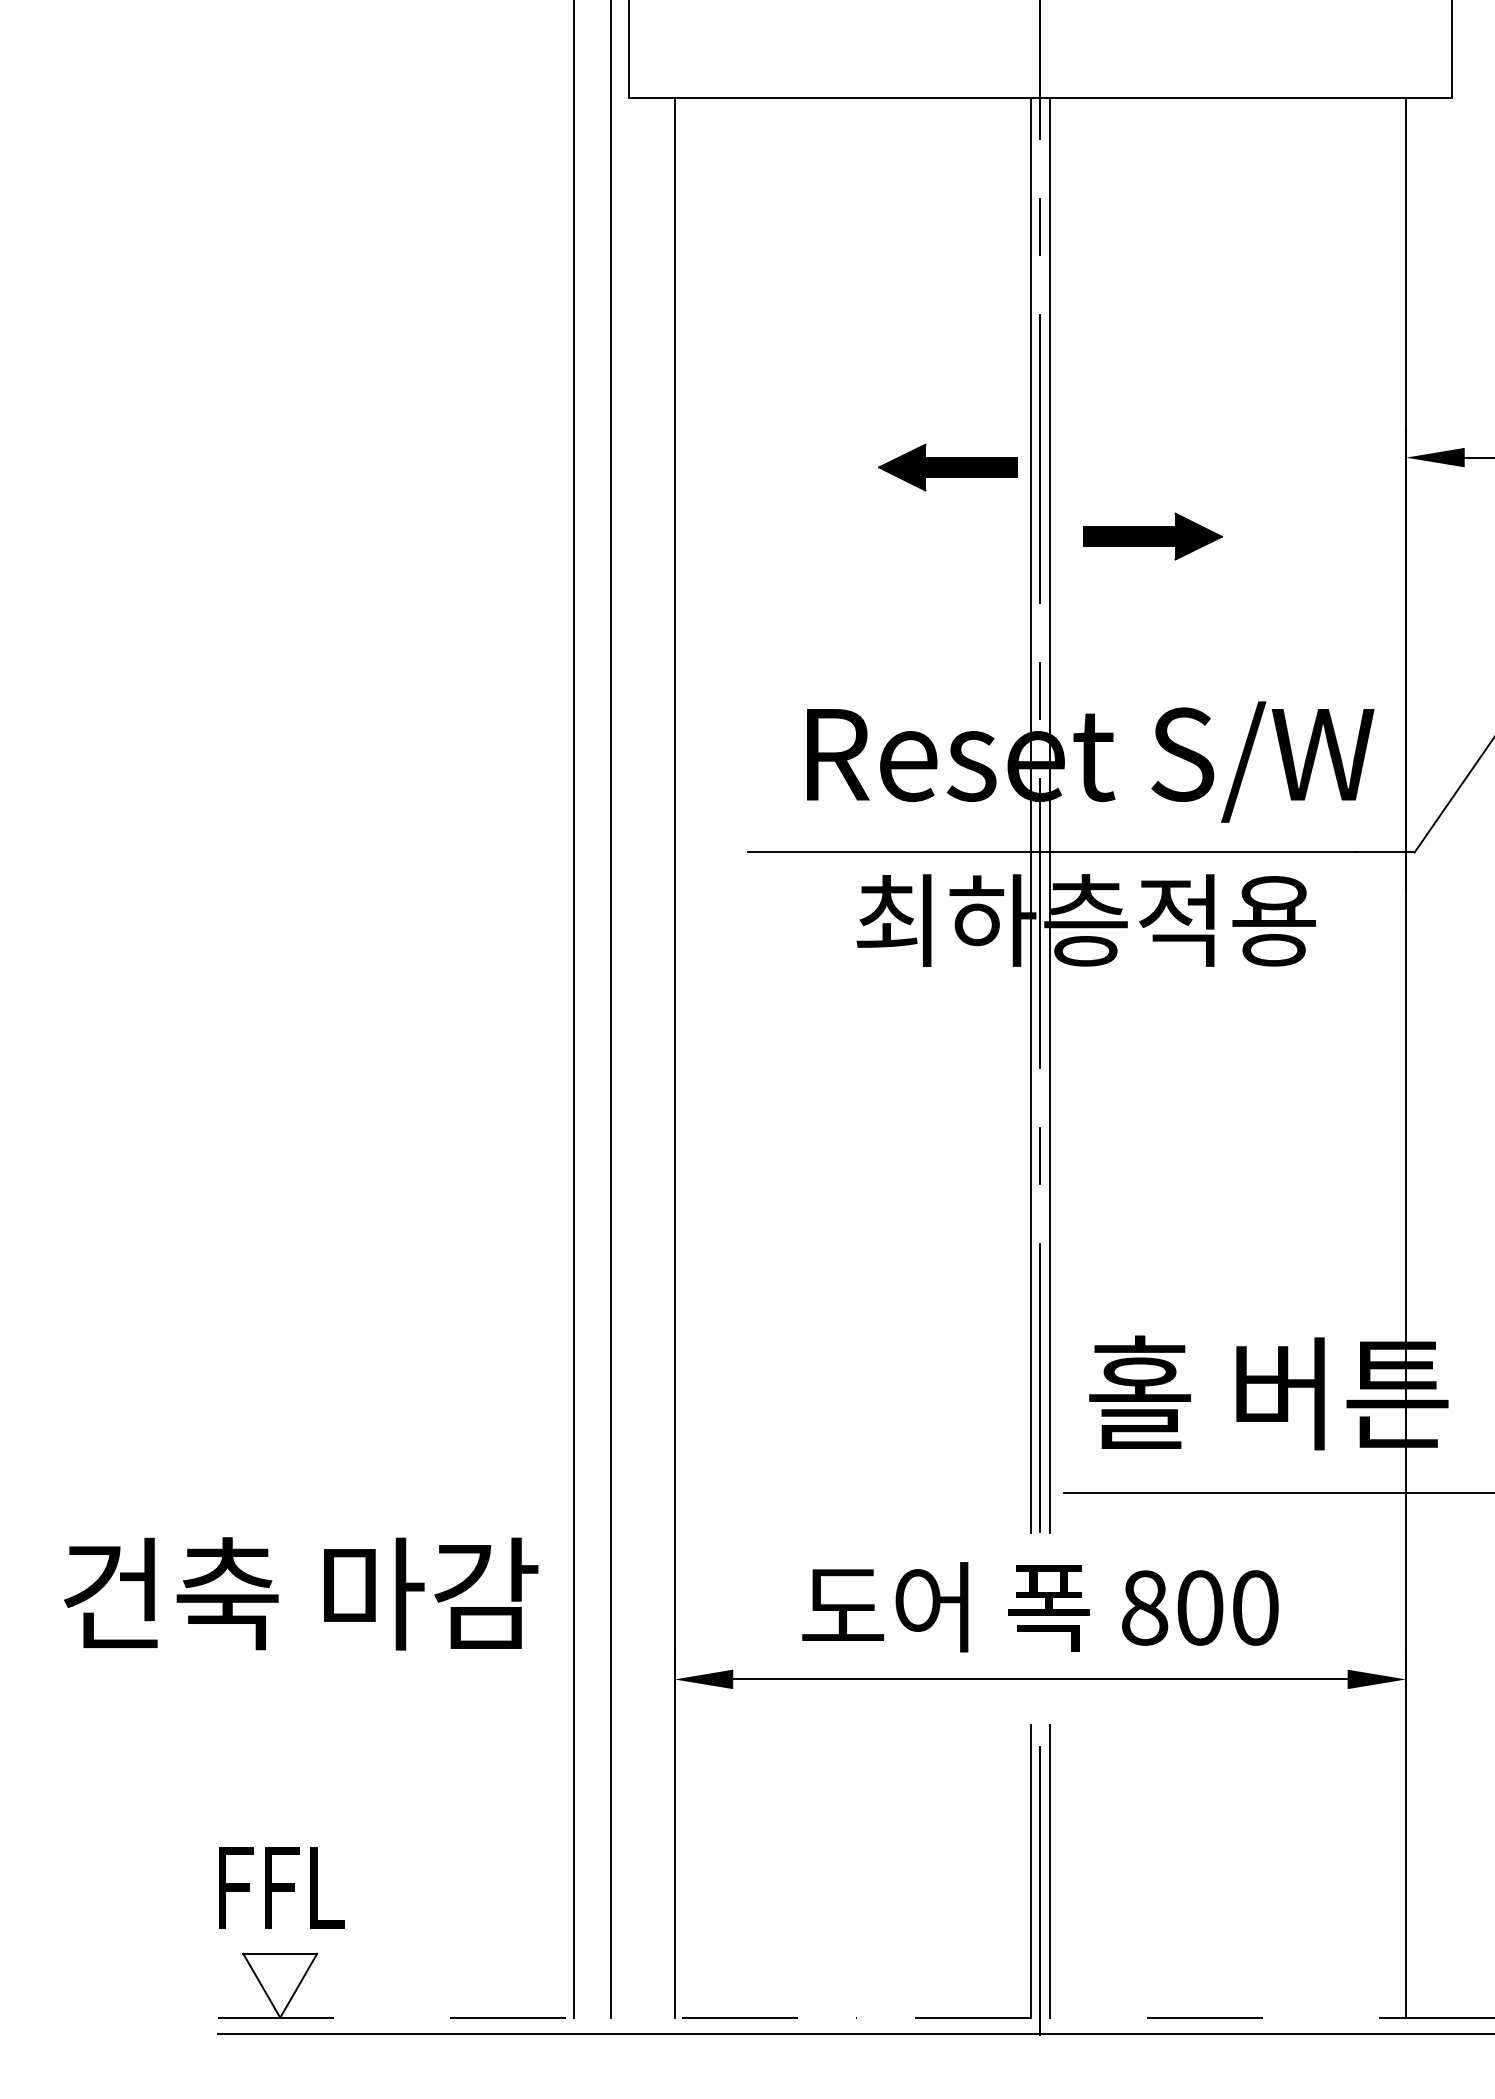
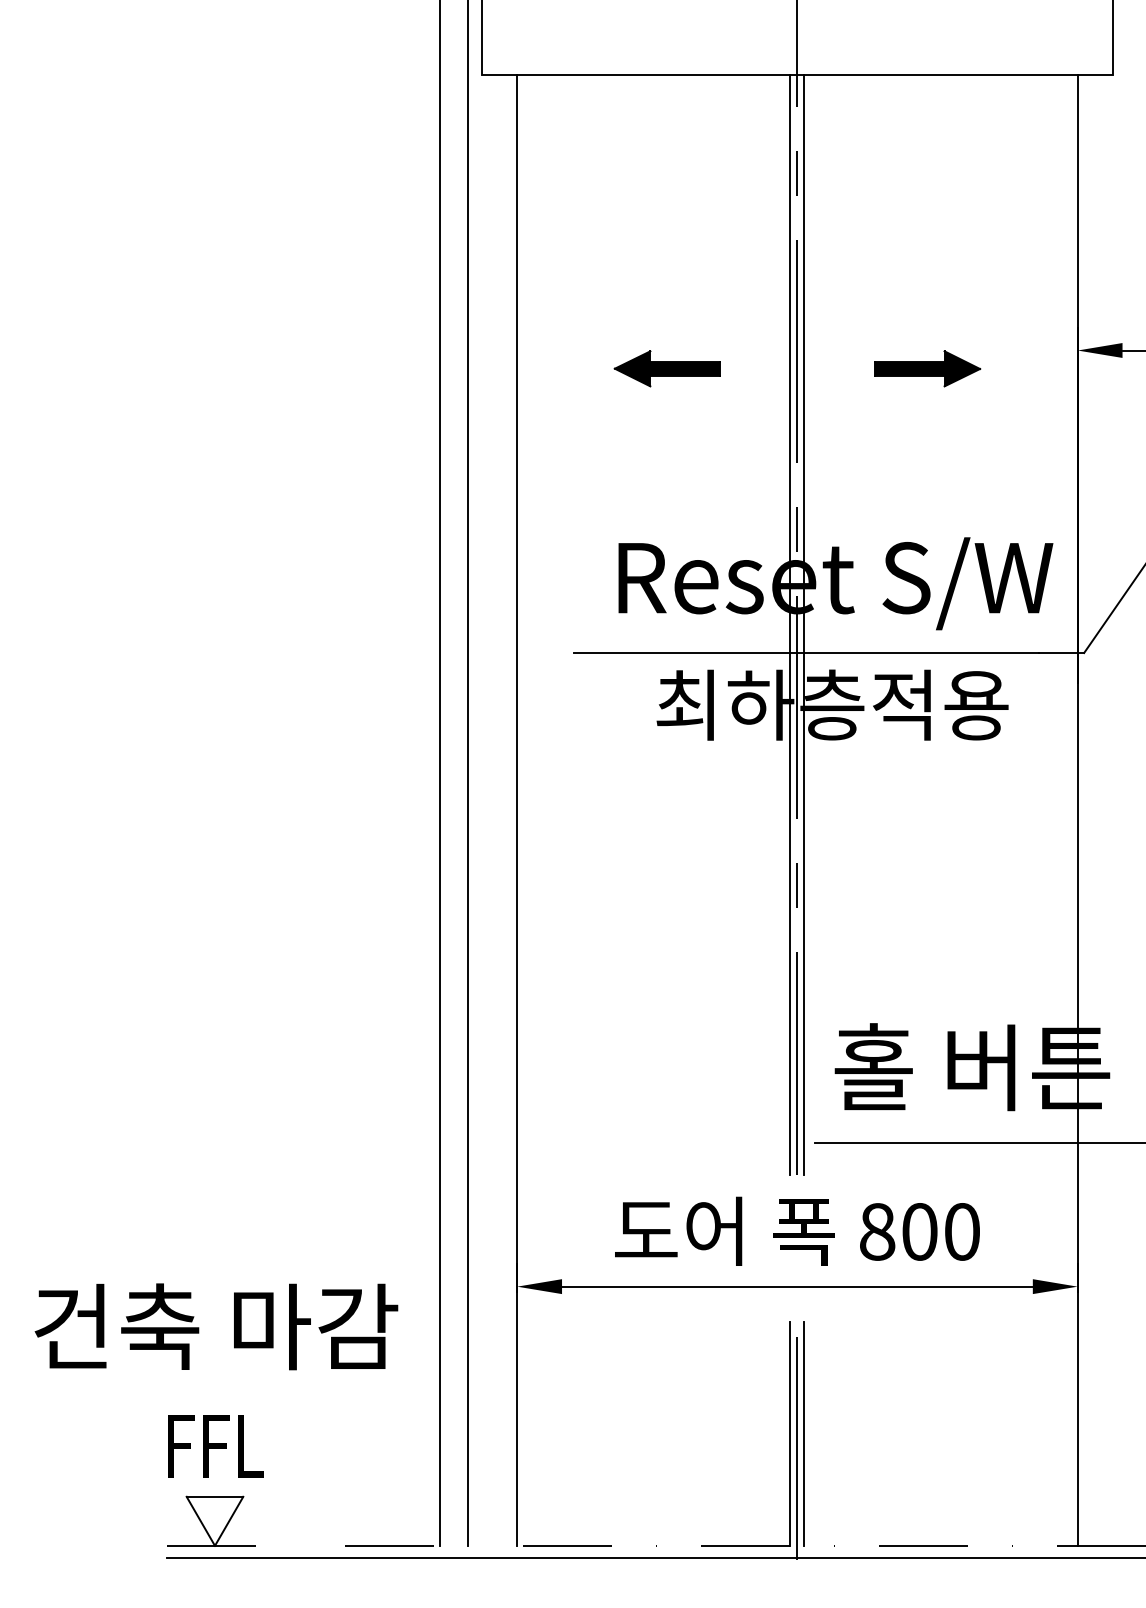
part: (947, 467) -> (667, 368), moved
part: (1152, 536) -> (926, 368), moved
text: (301, 1593) -> (216, 1326), moved

